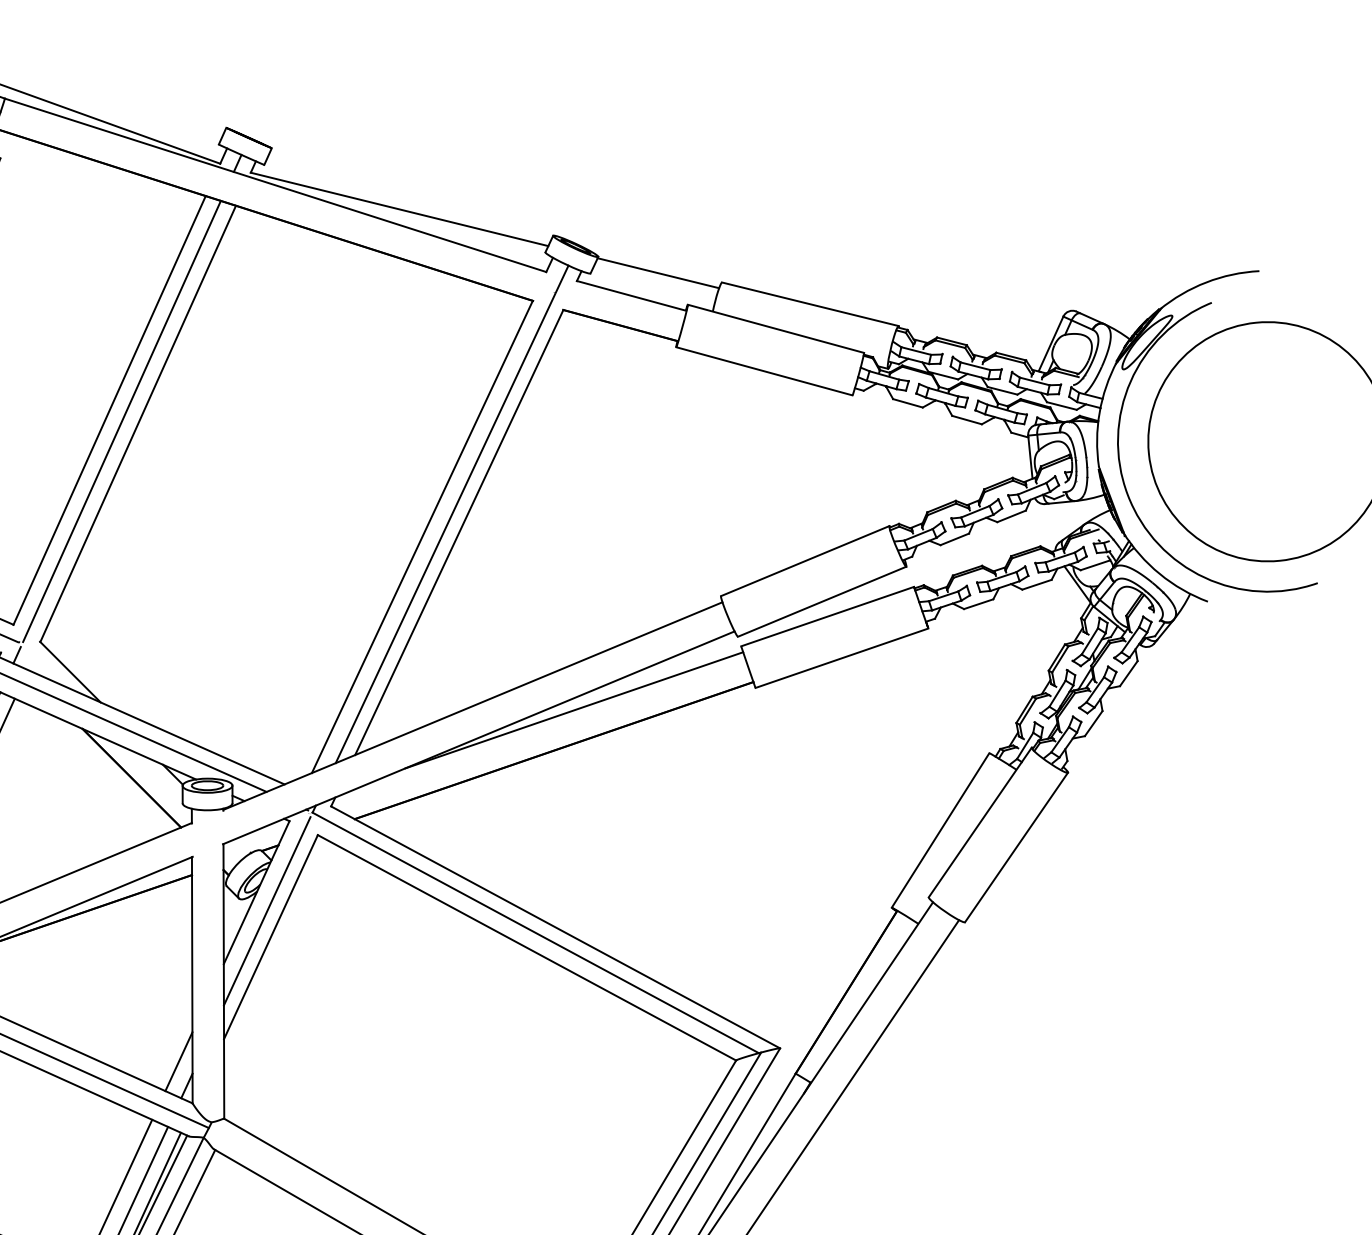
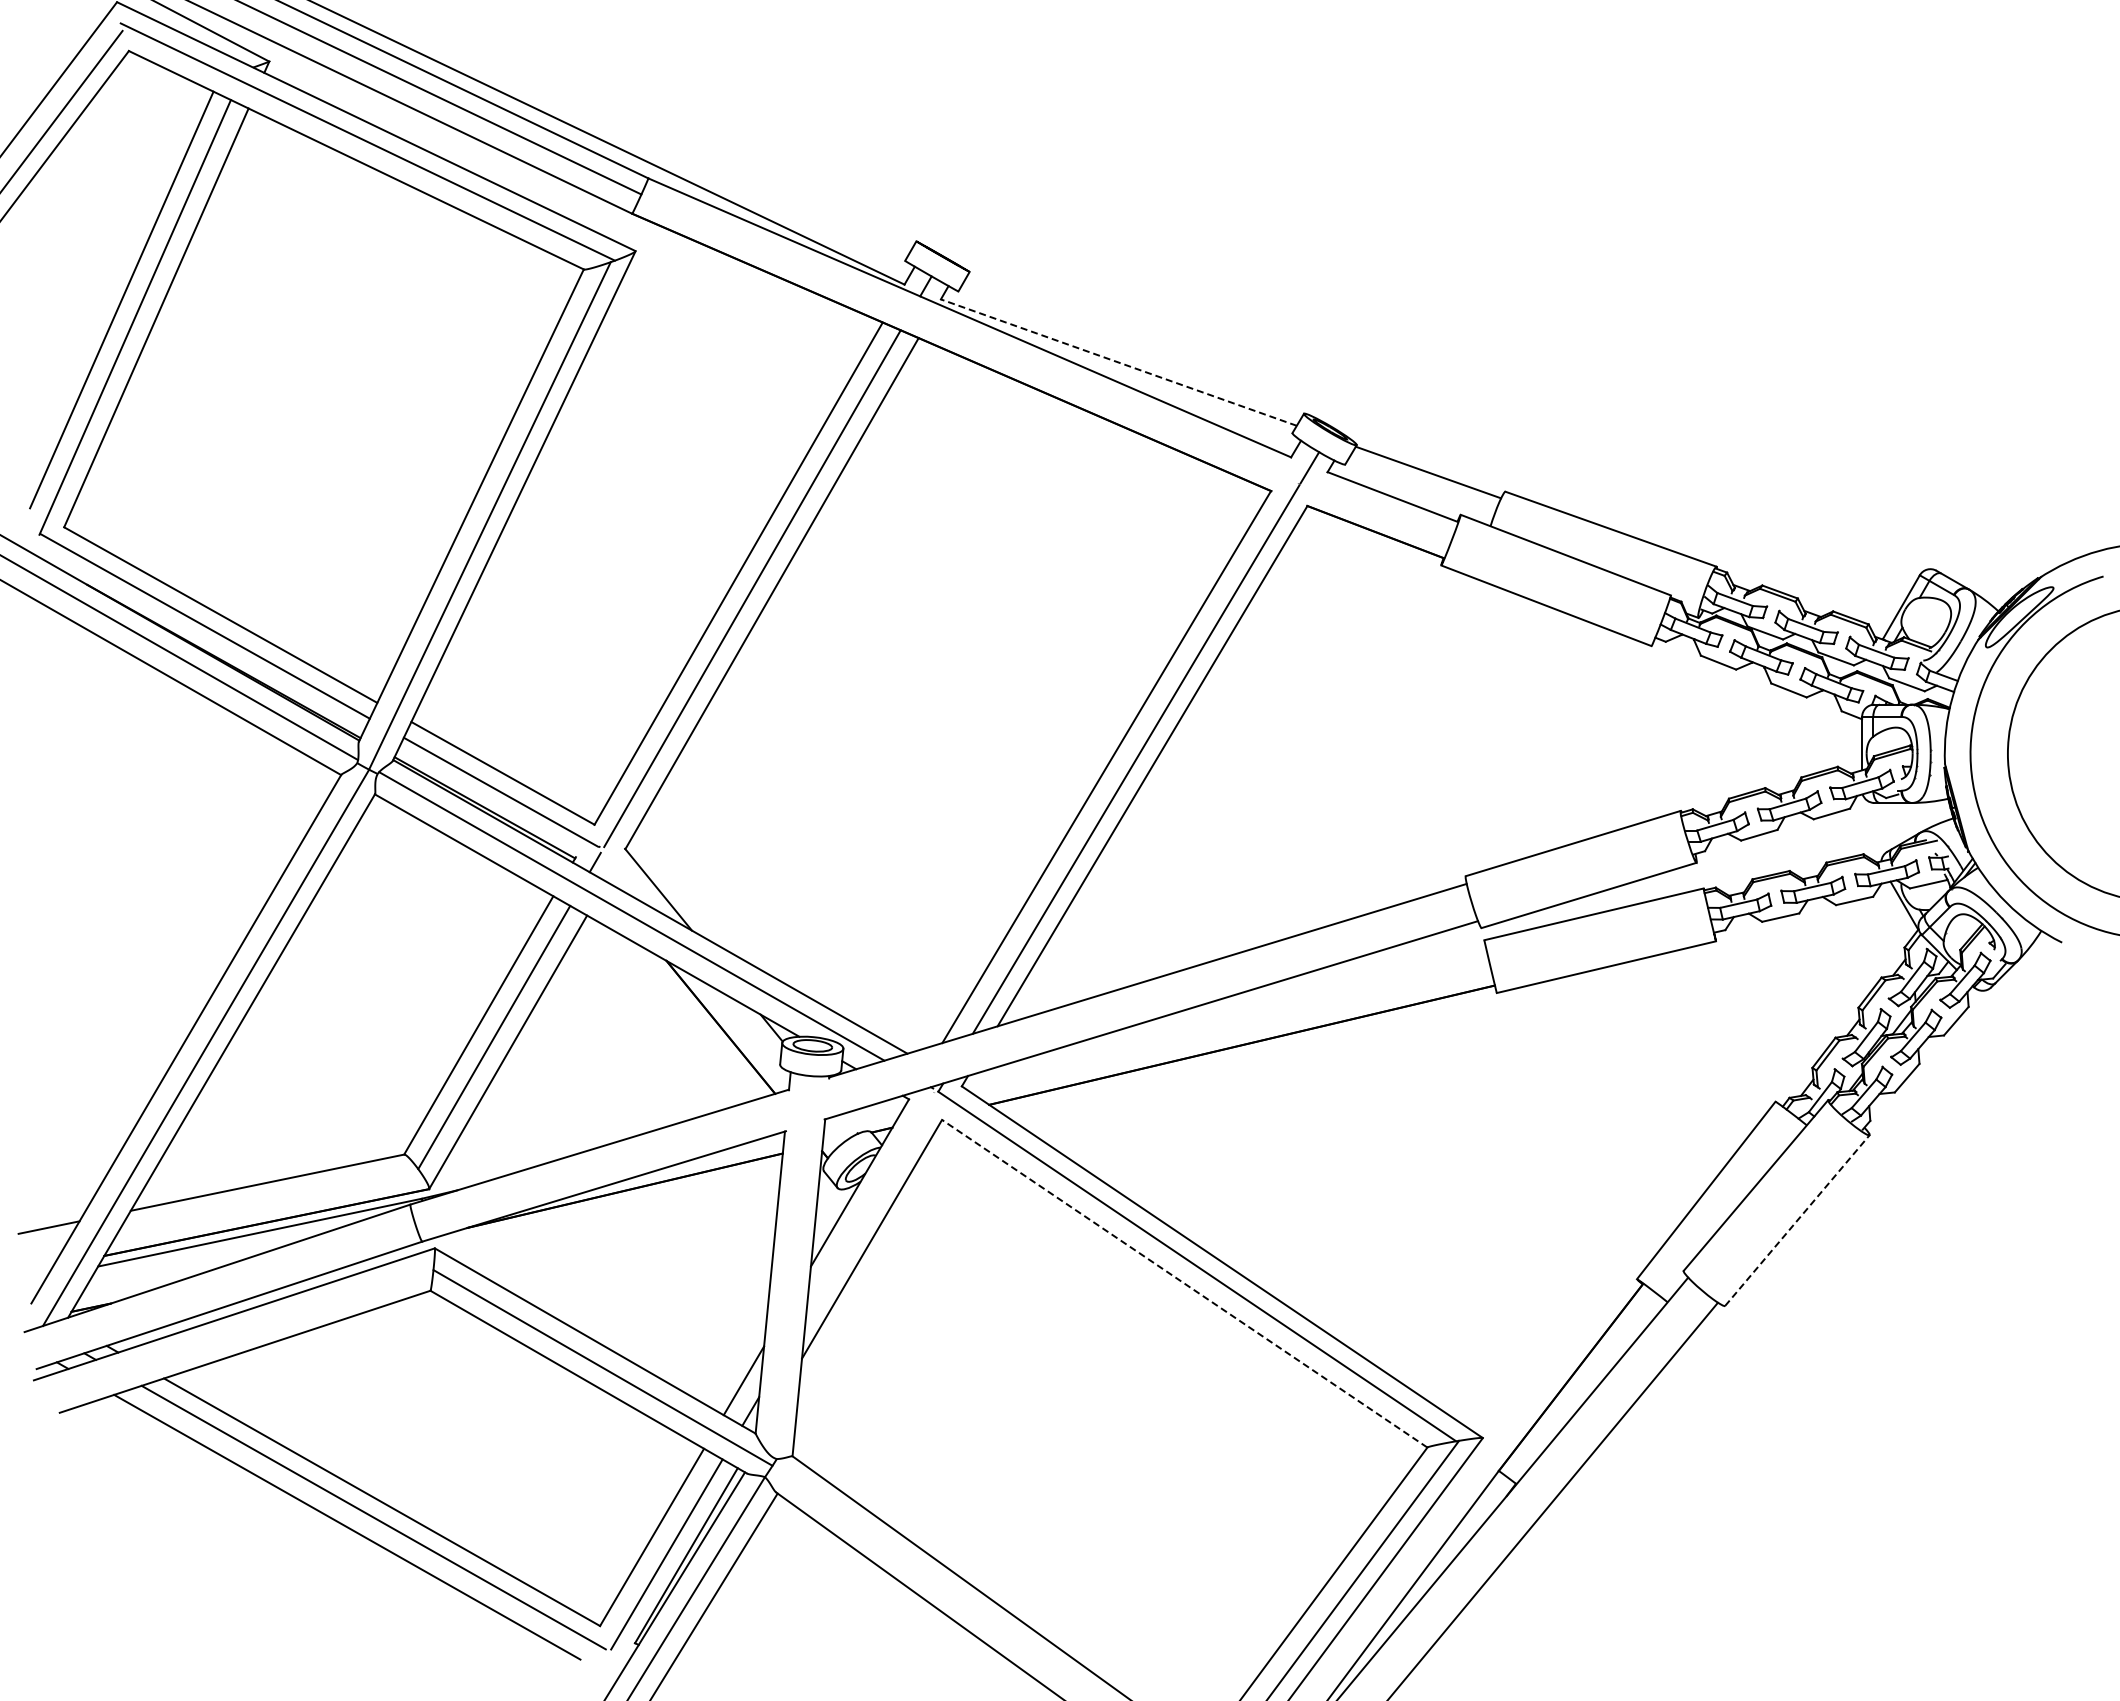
line: (399, 209) -> (1118, 362), solid -> dashed
line: (573, 709) -> (1271, 997), removed
line: (1016, 847) -> (1797, 1220), solid -> dashed
line: (267, 911) -> (870, 1207), removed
line: (526, 947) -> (1184, 1283), solid -> dashed

